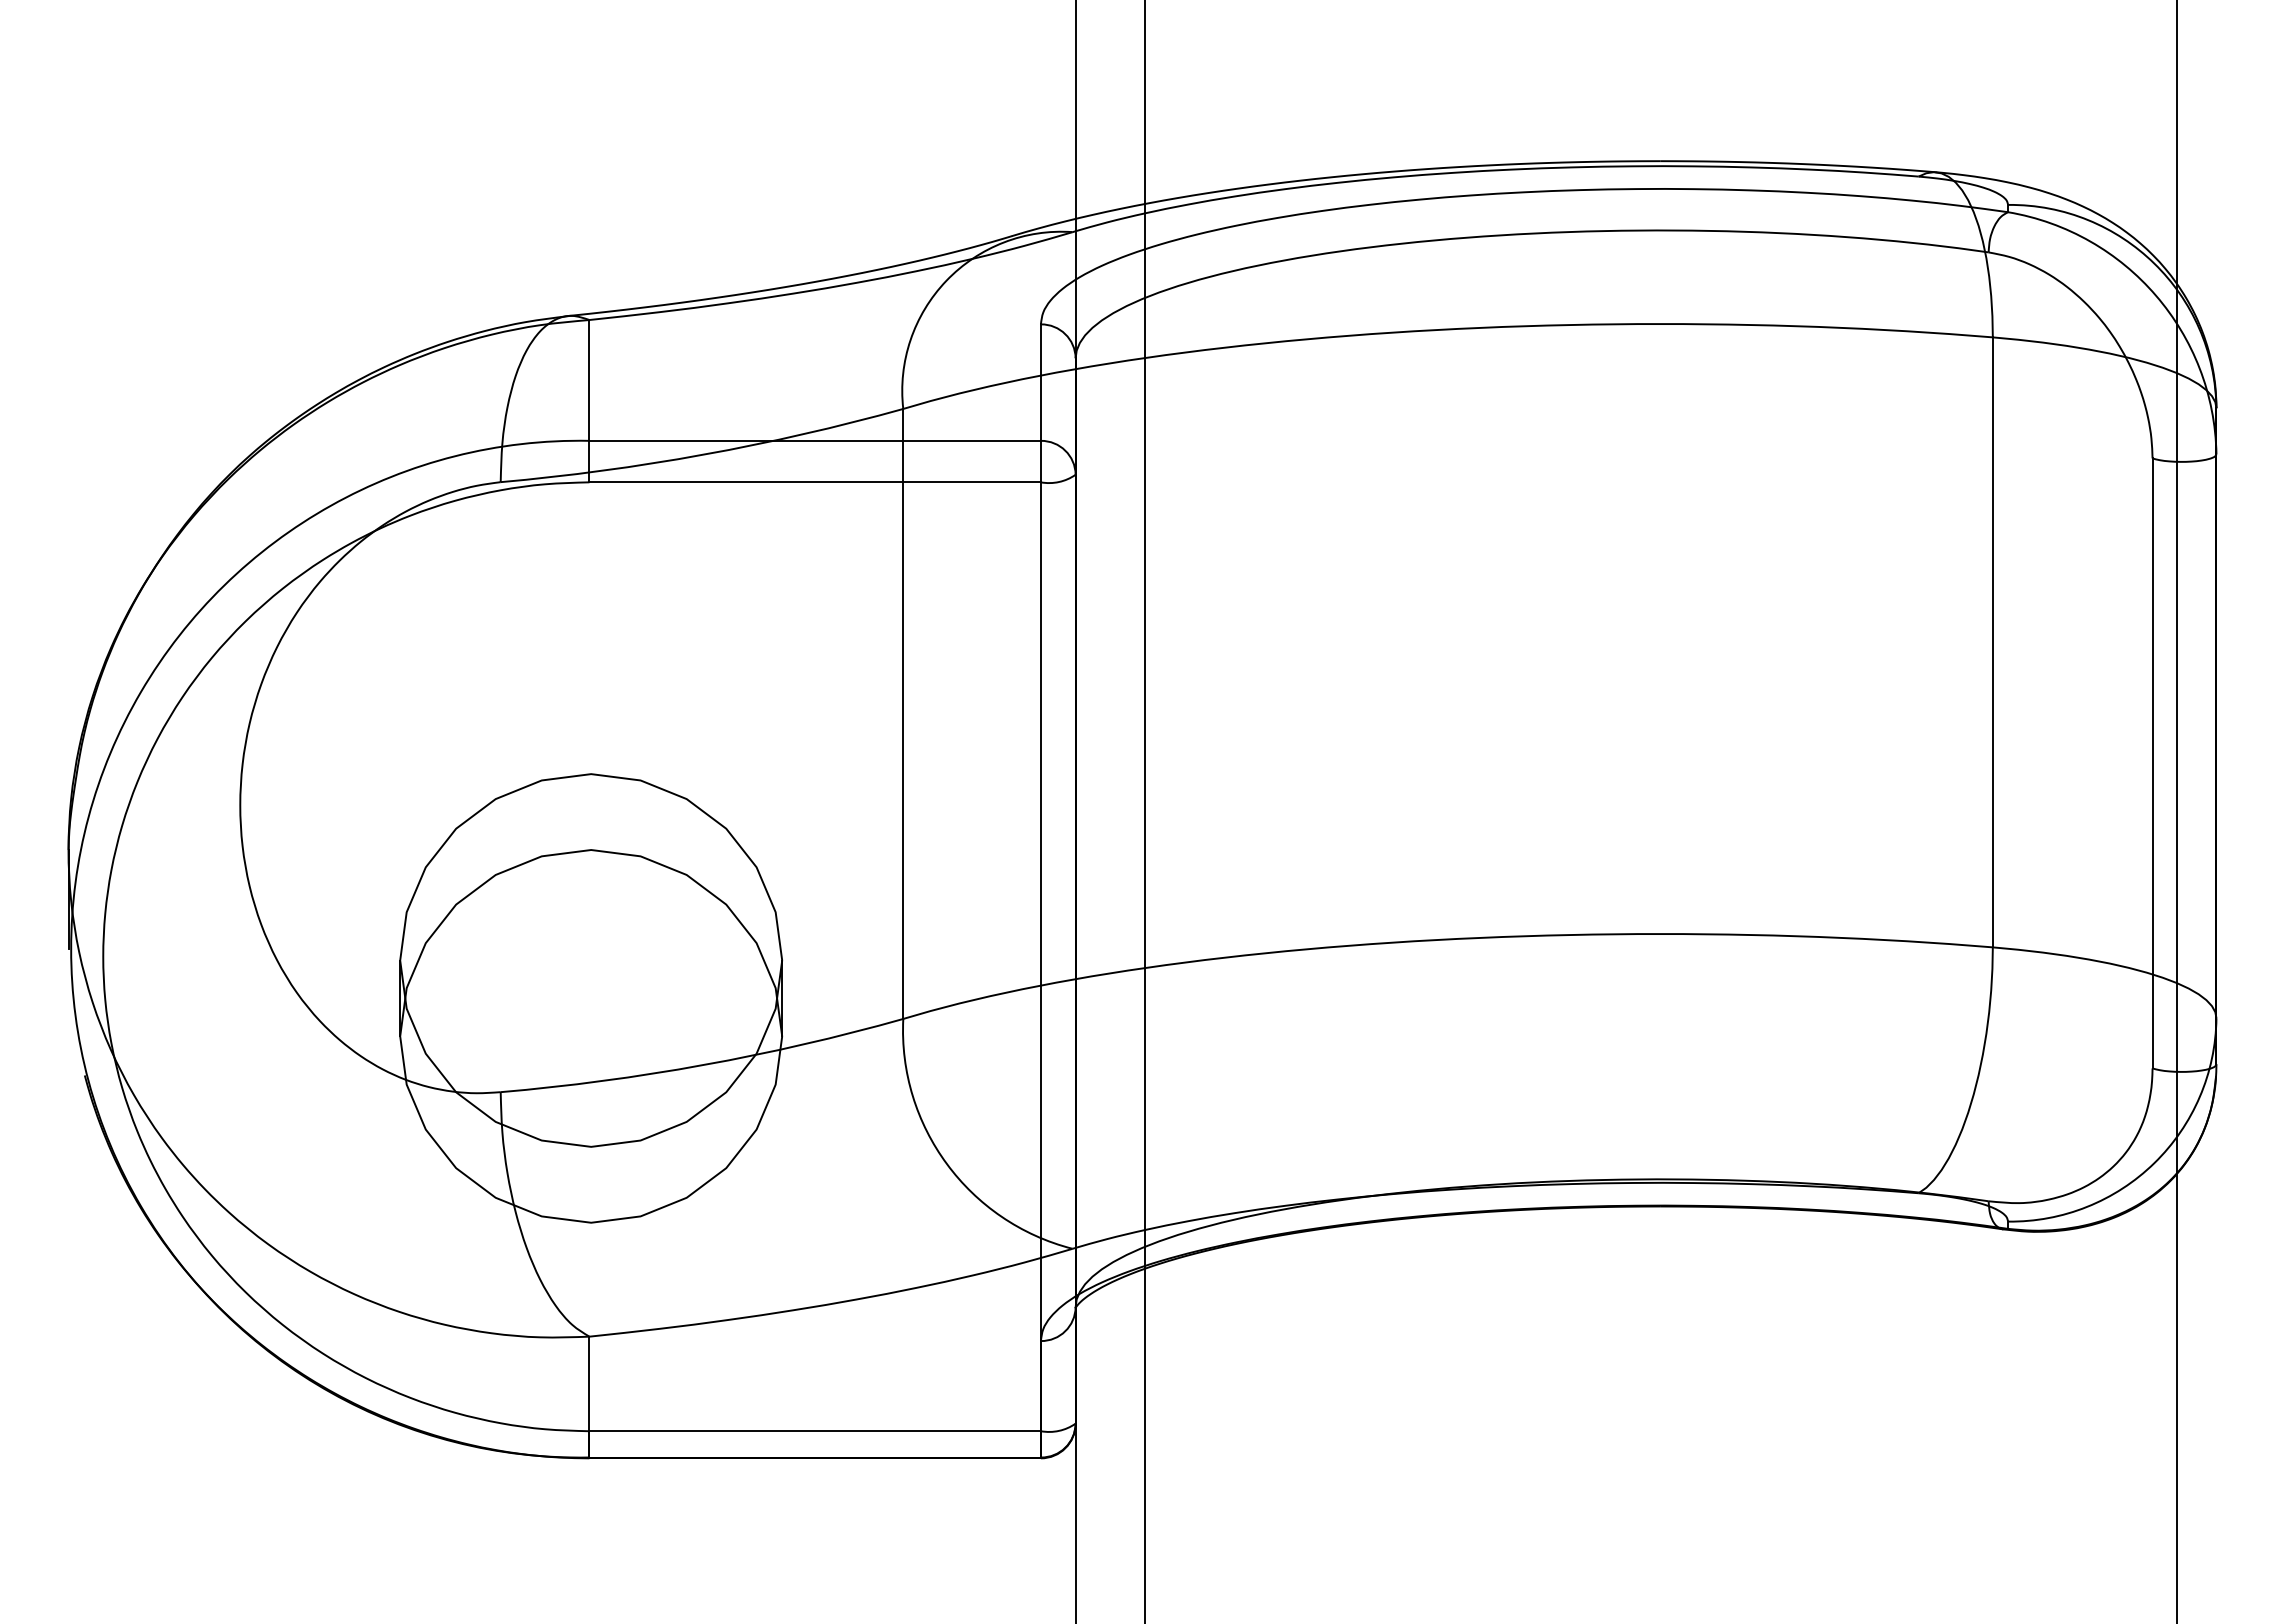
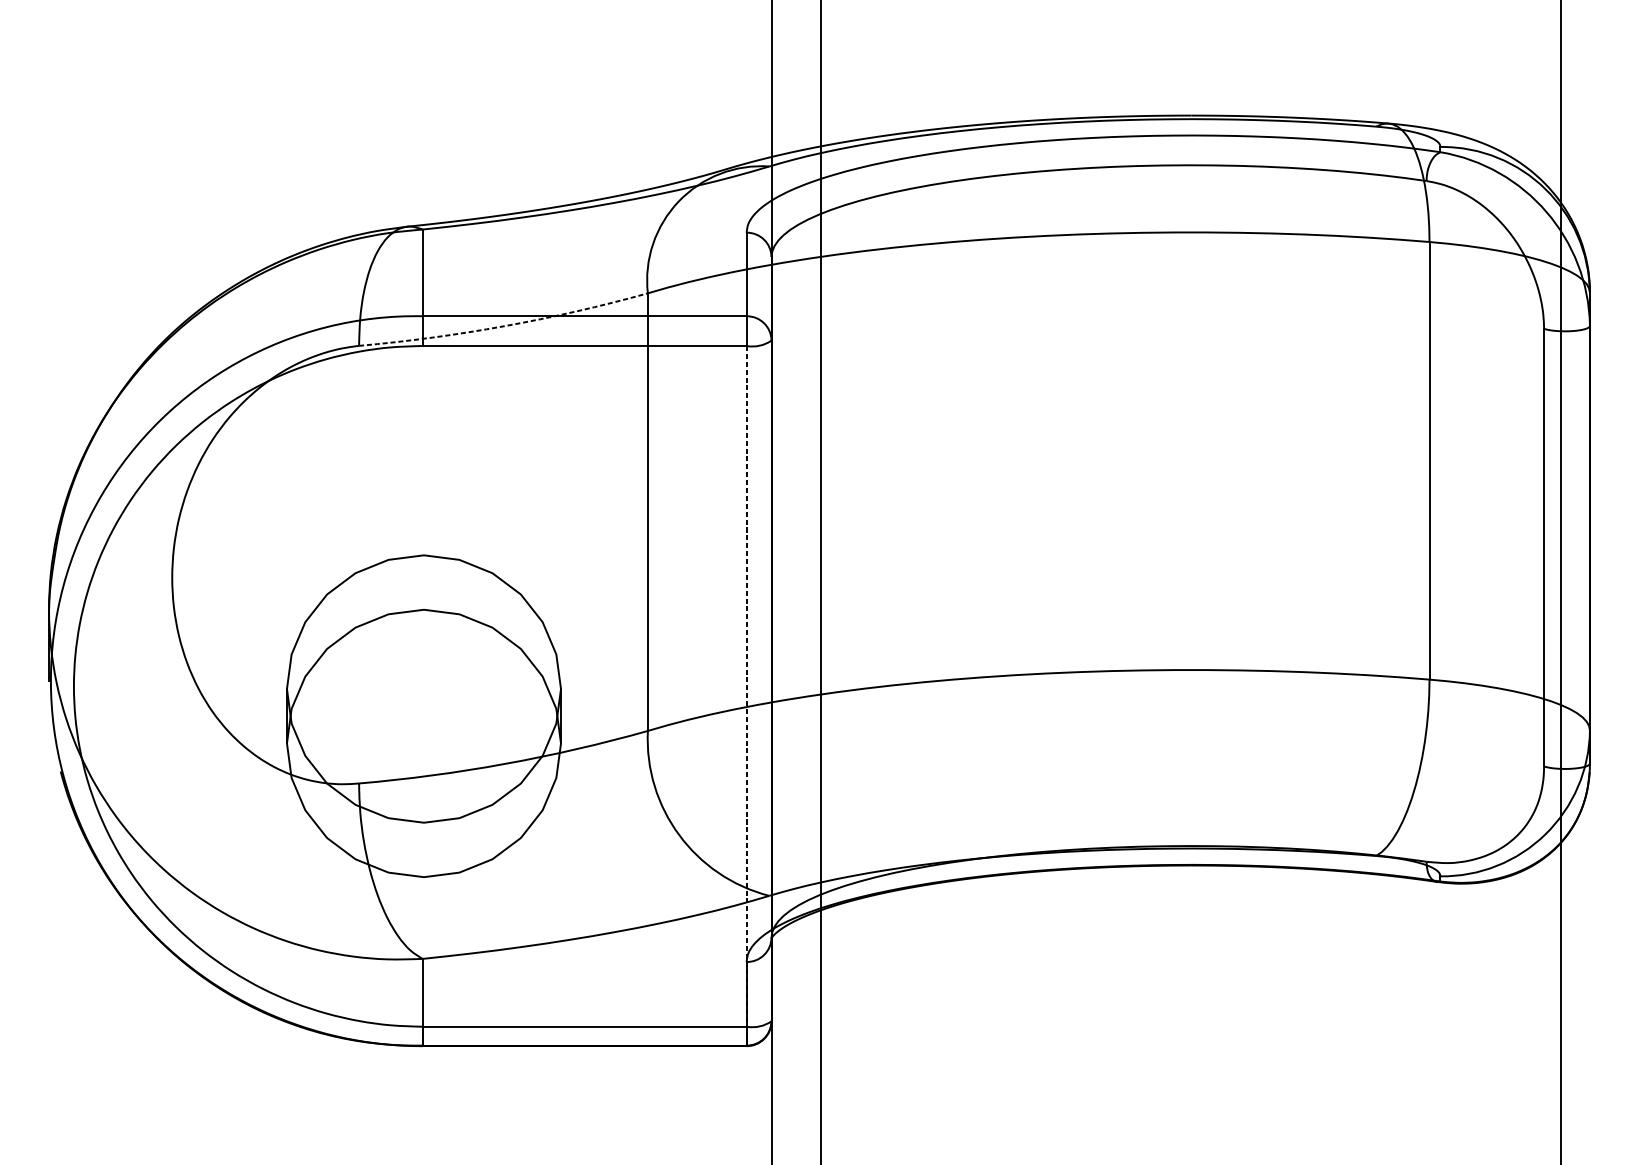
arc: (703, 454) -> (504, 326), solid -> dashed
line: (1040, 957) -> (746, 686), solid -> dashed

